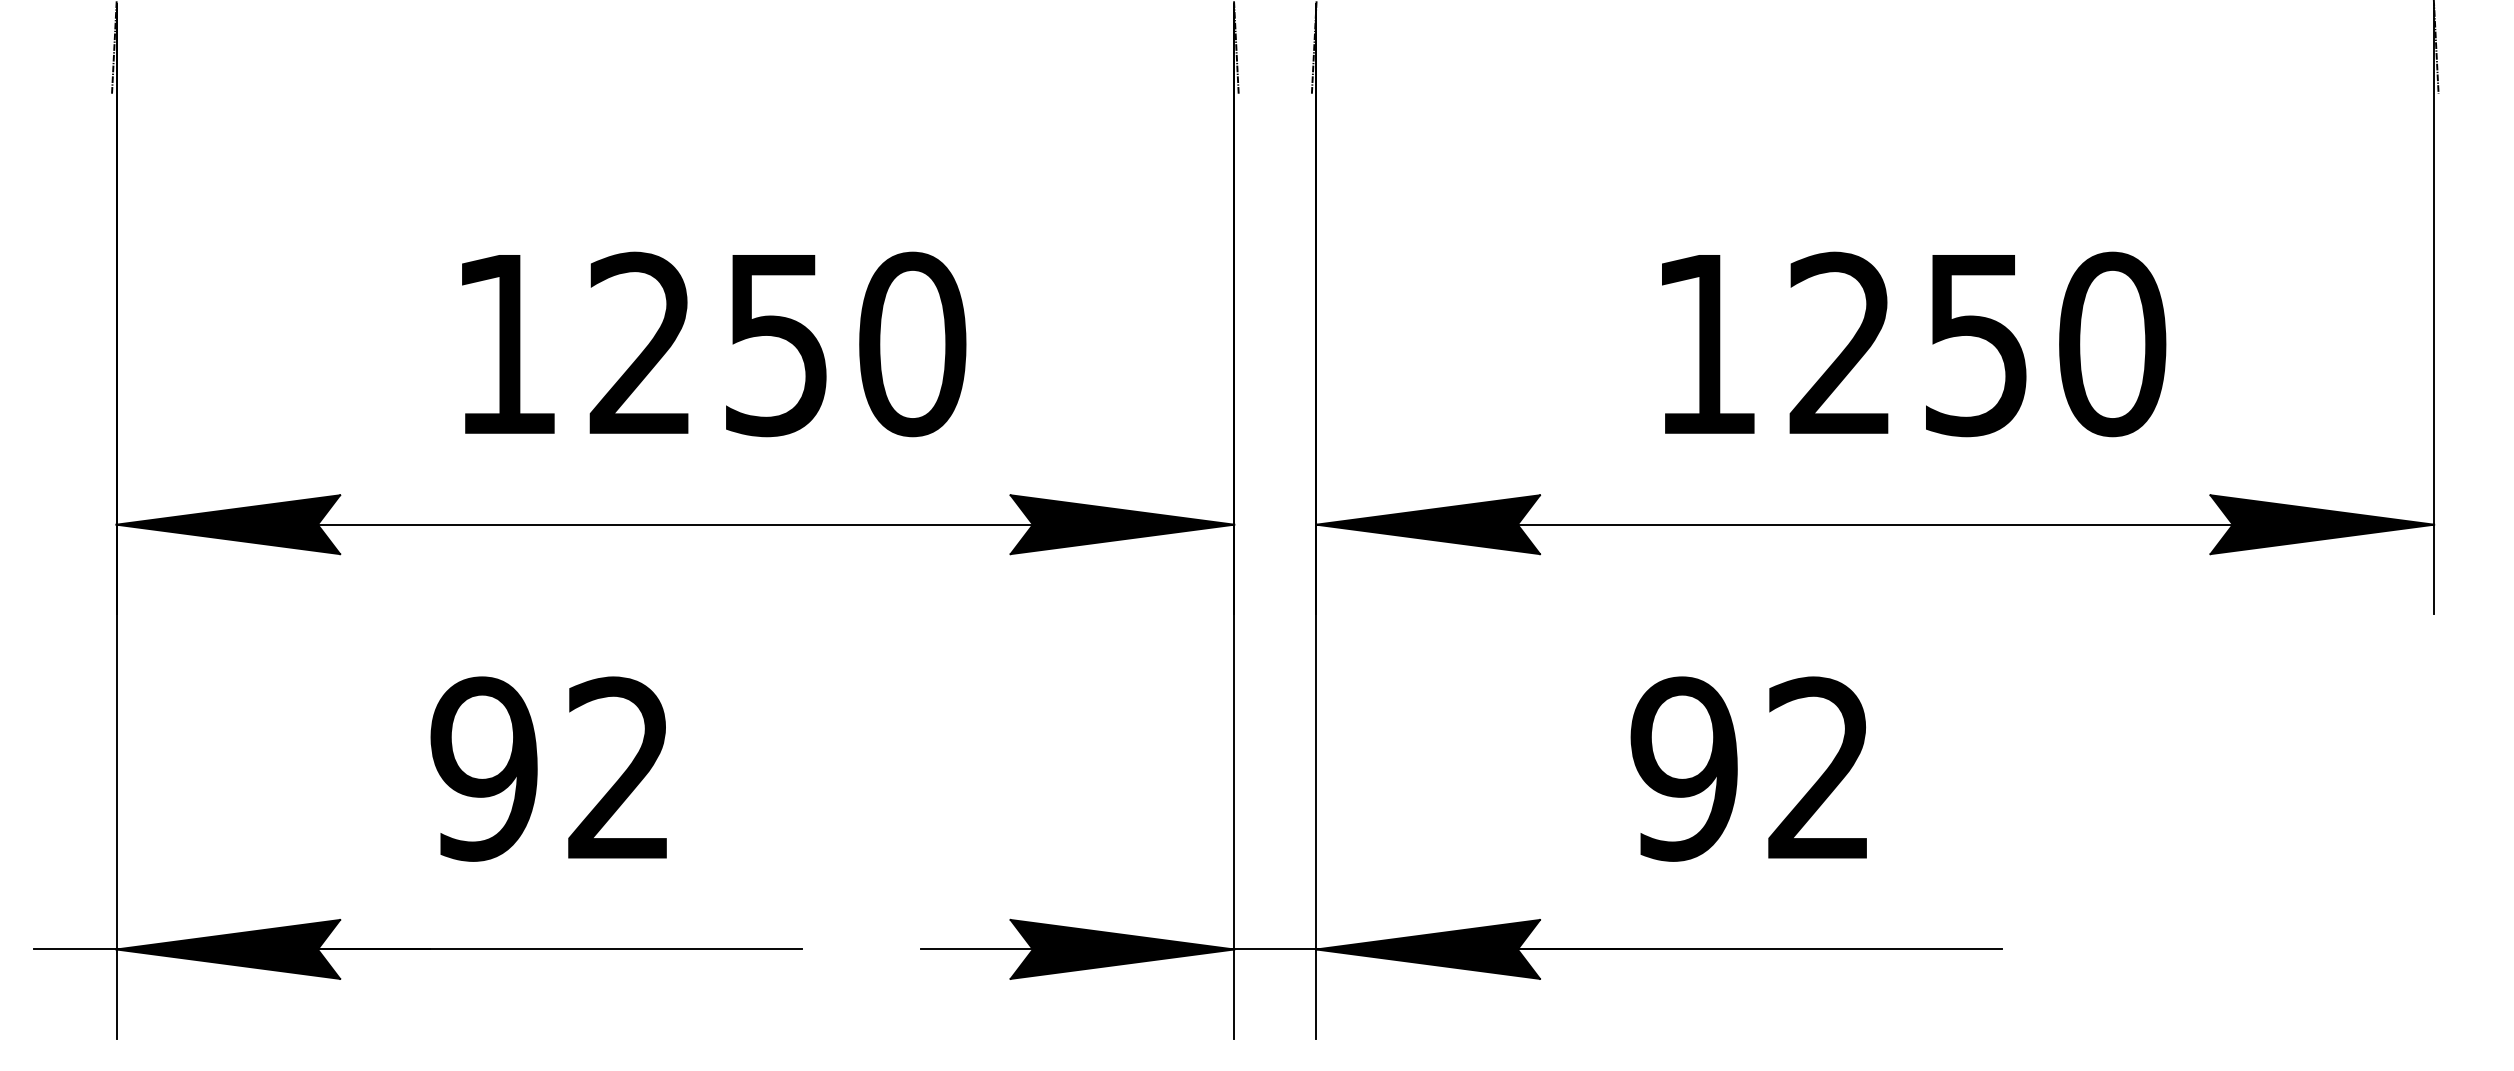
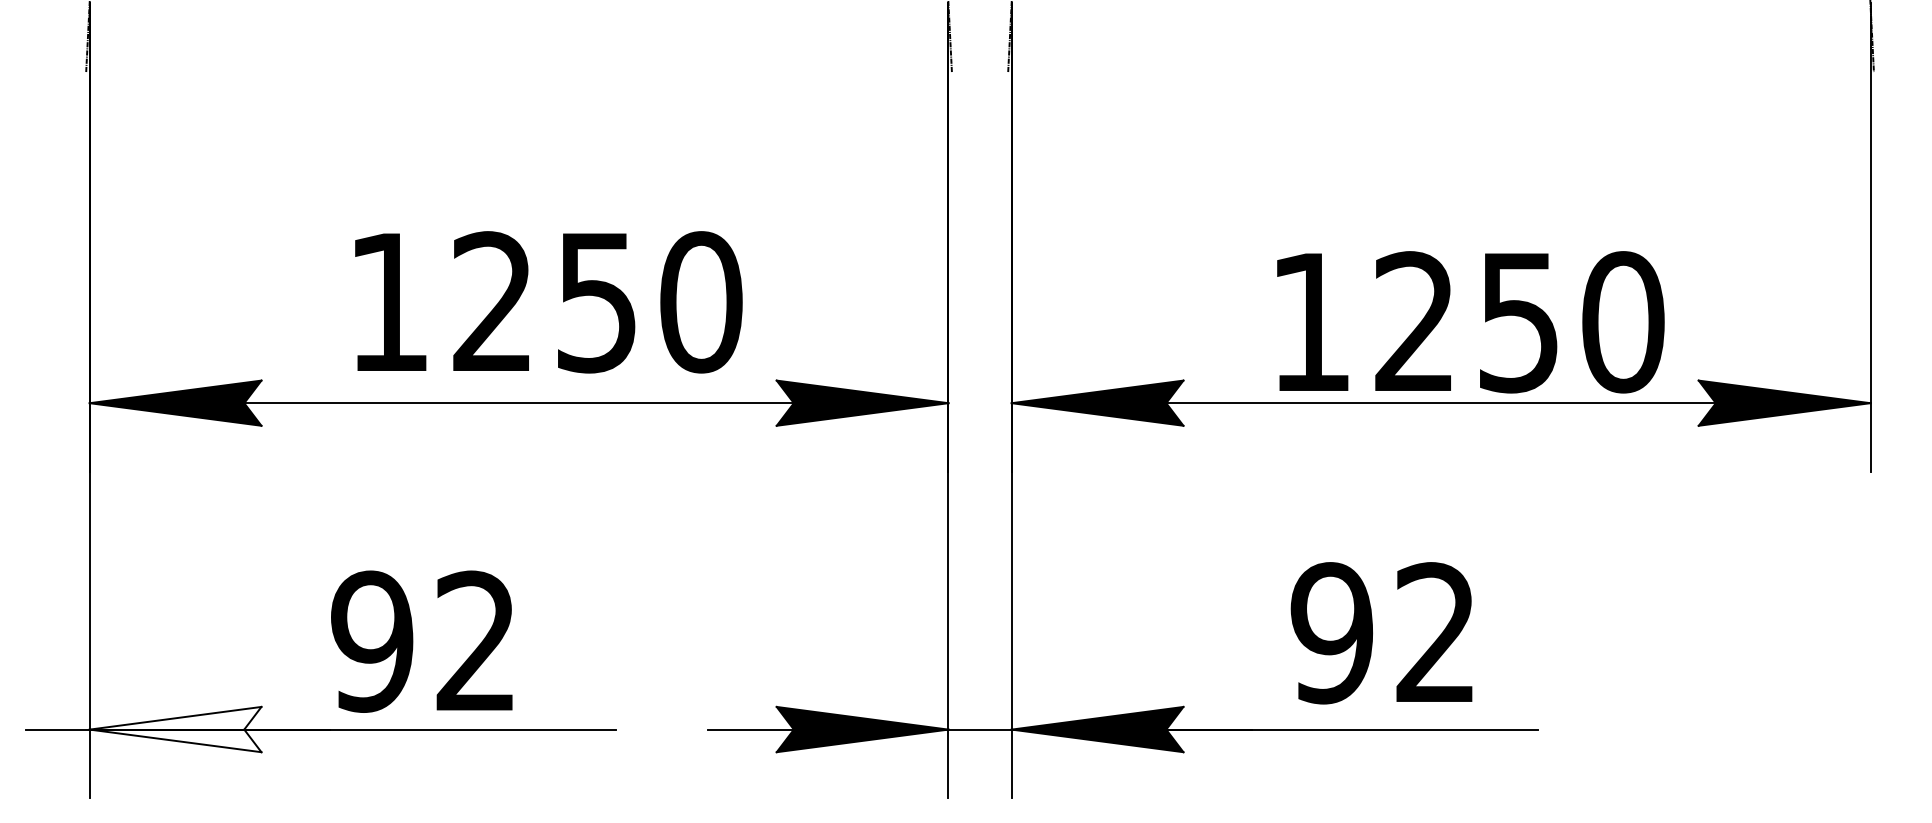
text: (714, 344) -> (549, 302), moved
text: (1914, 344) -> (1471, 322), moved
text: (548, 768) -> (421, 641), moved
text: (1748, 768) -> (1381, 632), moved
fill: (228, 948) -> (175, 728), removed

